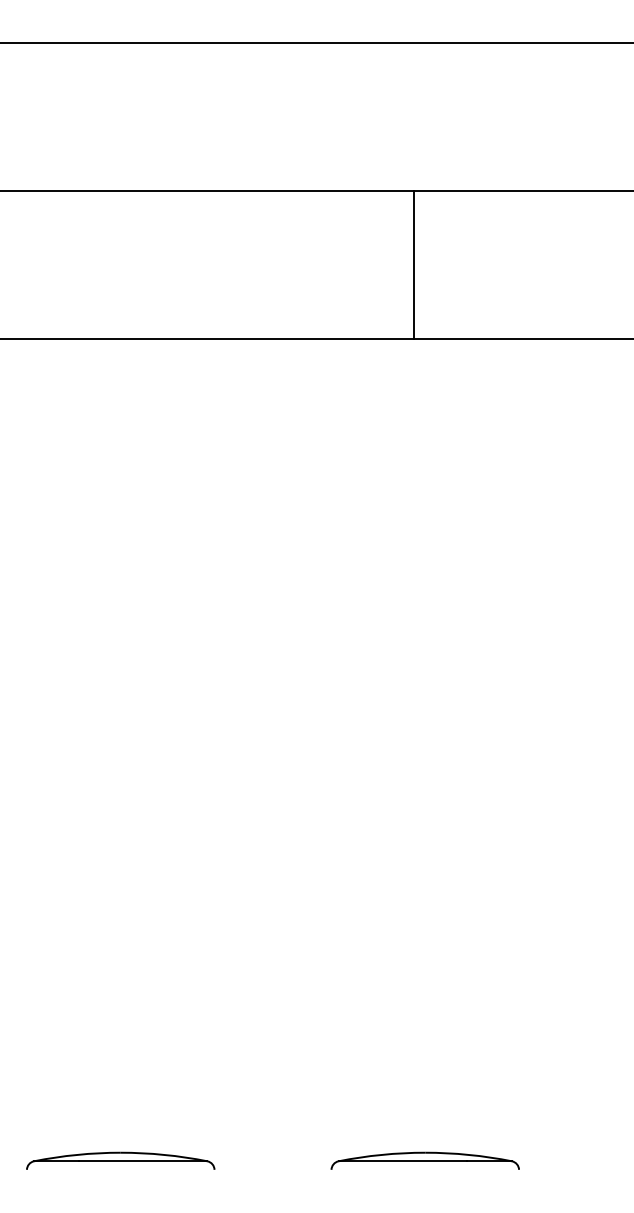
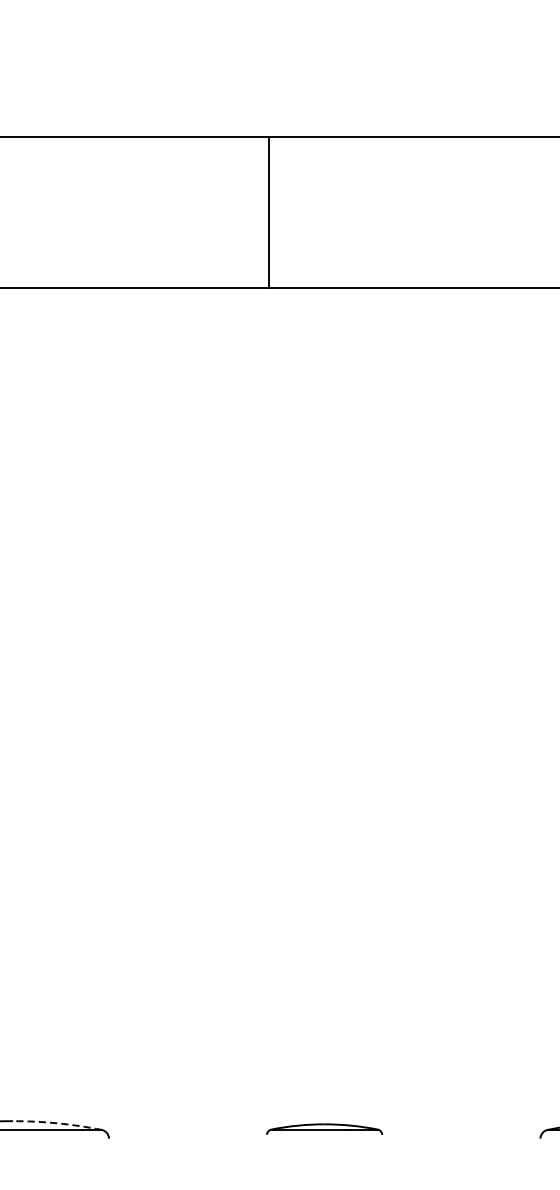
line: (413, 264) -> (268, 212), moved
arc: (164, 1154) -> (57, 1122), solid -> dashed
part: (424, 1160) -> (323, 1129), size x0.6

